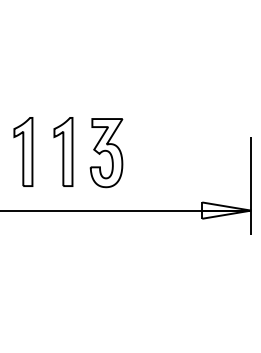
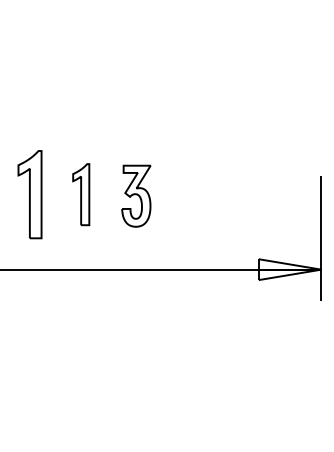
part: (63, 151) -> (81, 194), size x0.7
part: (106, 153) -> (136, 196), size x0.7

